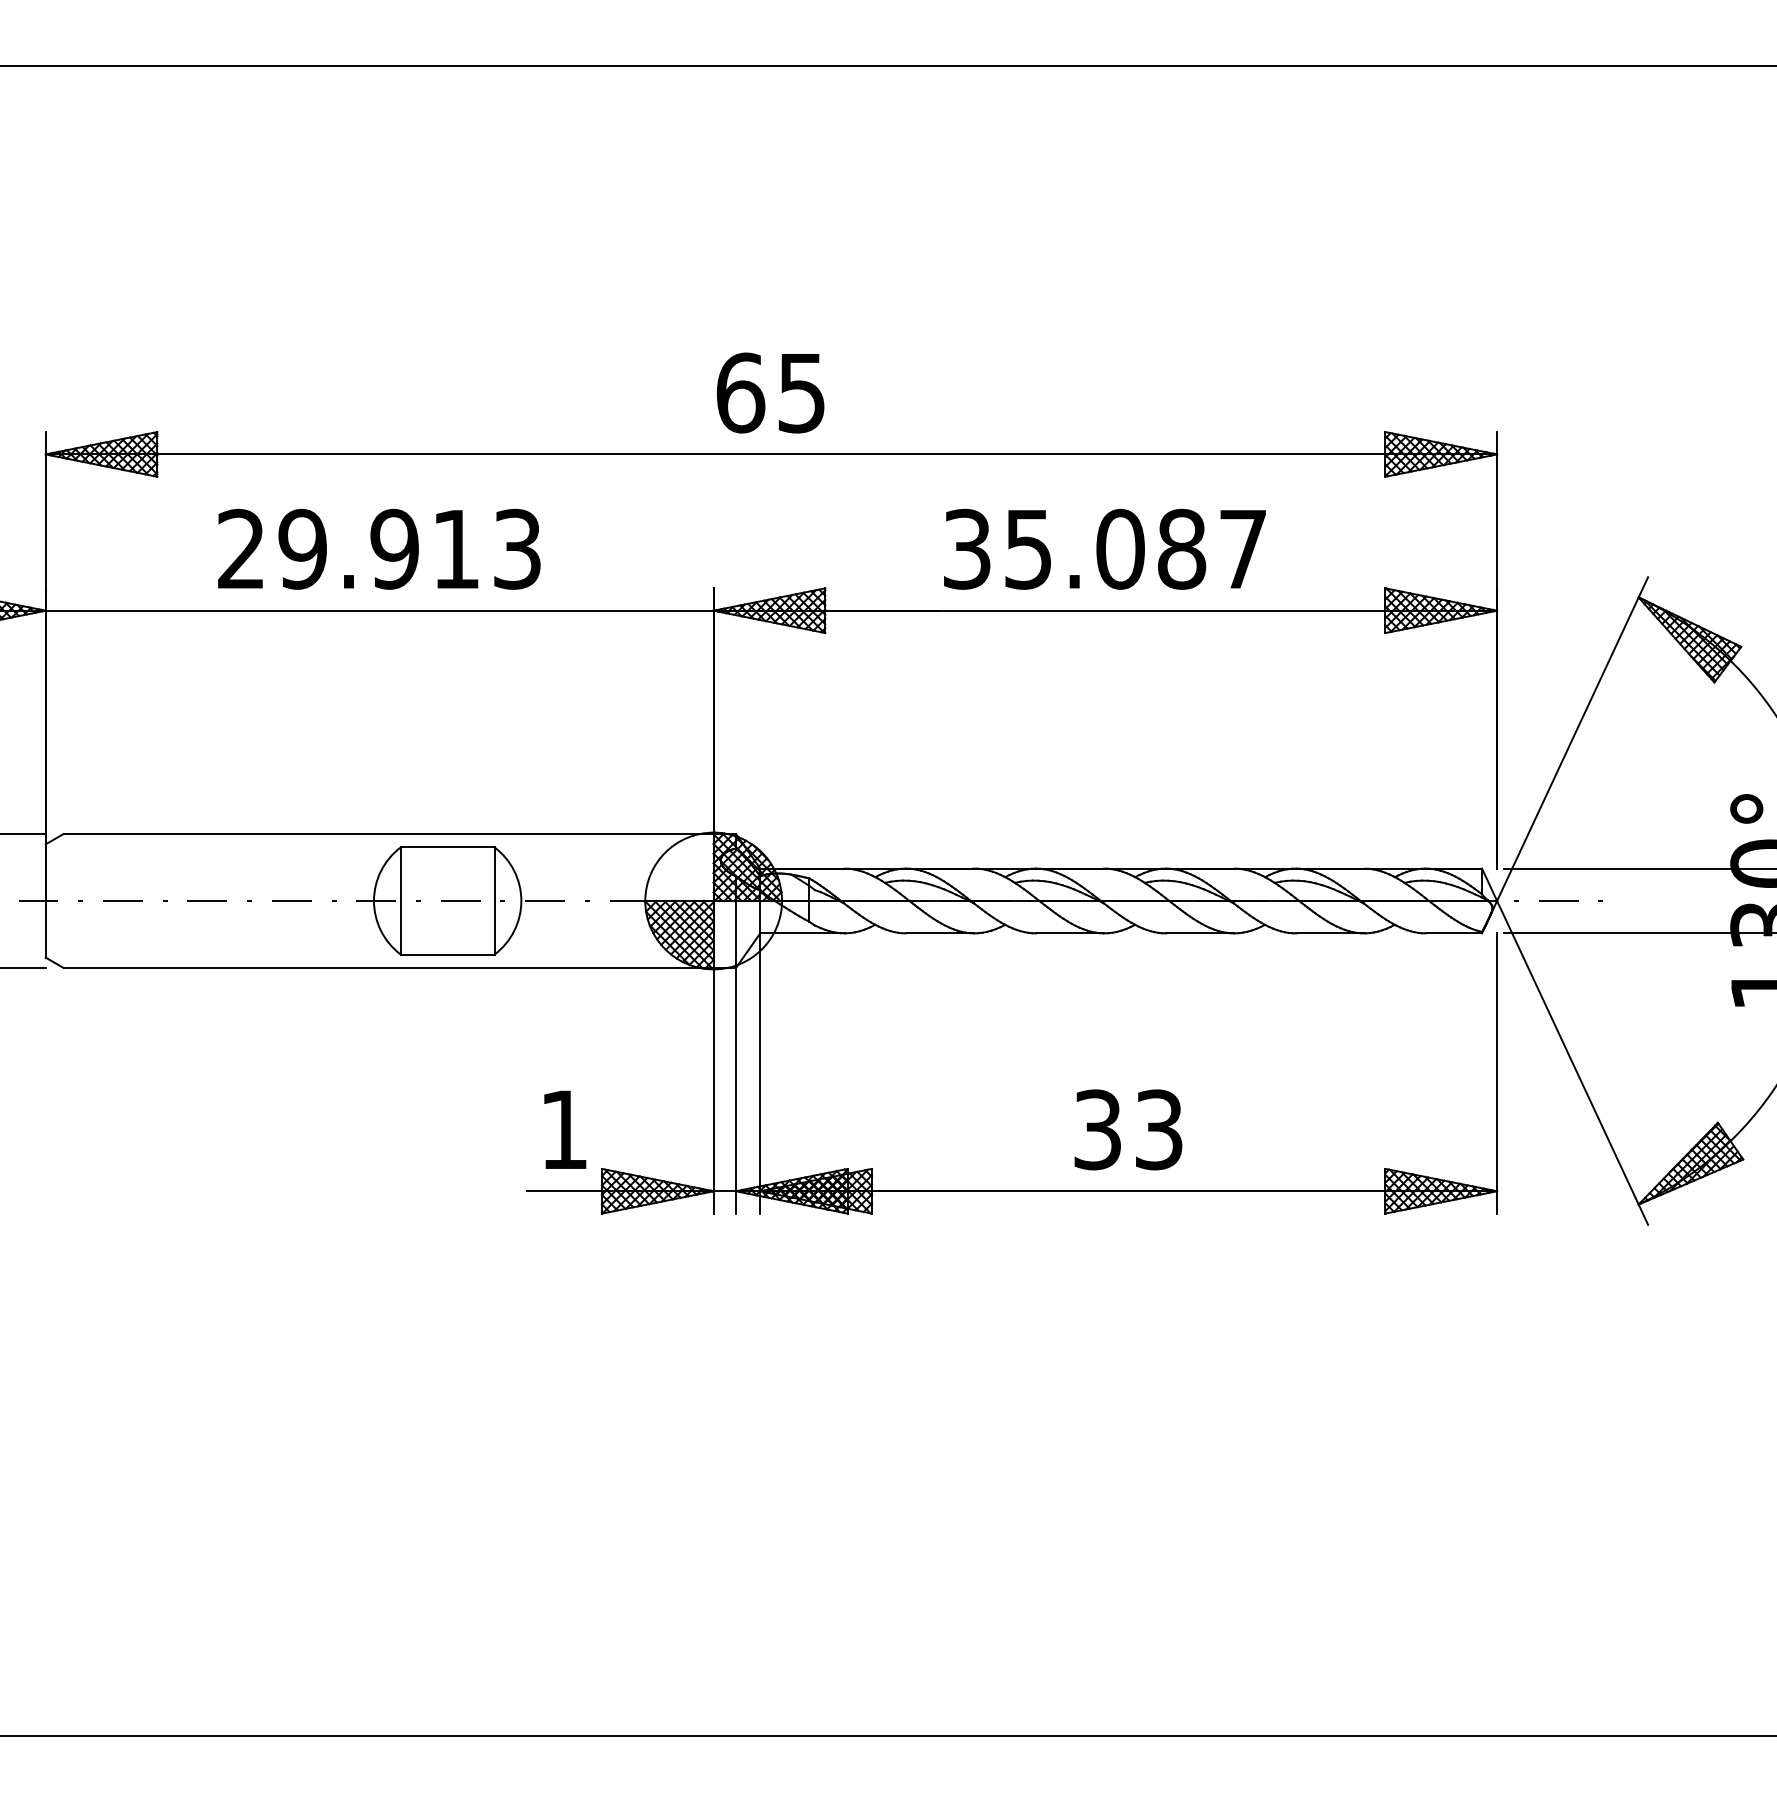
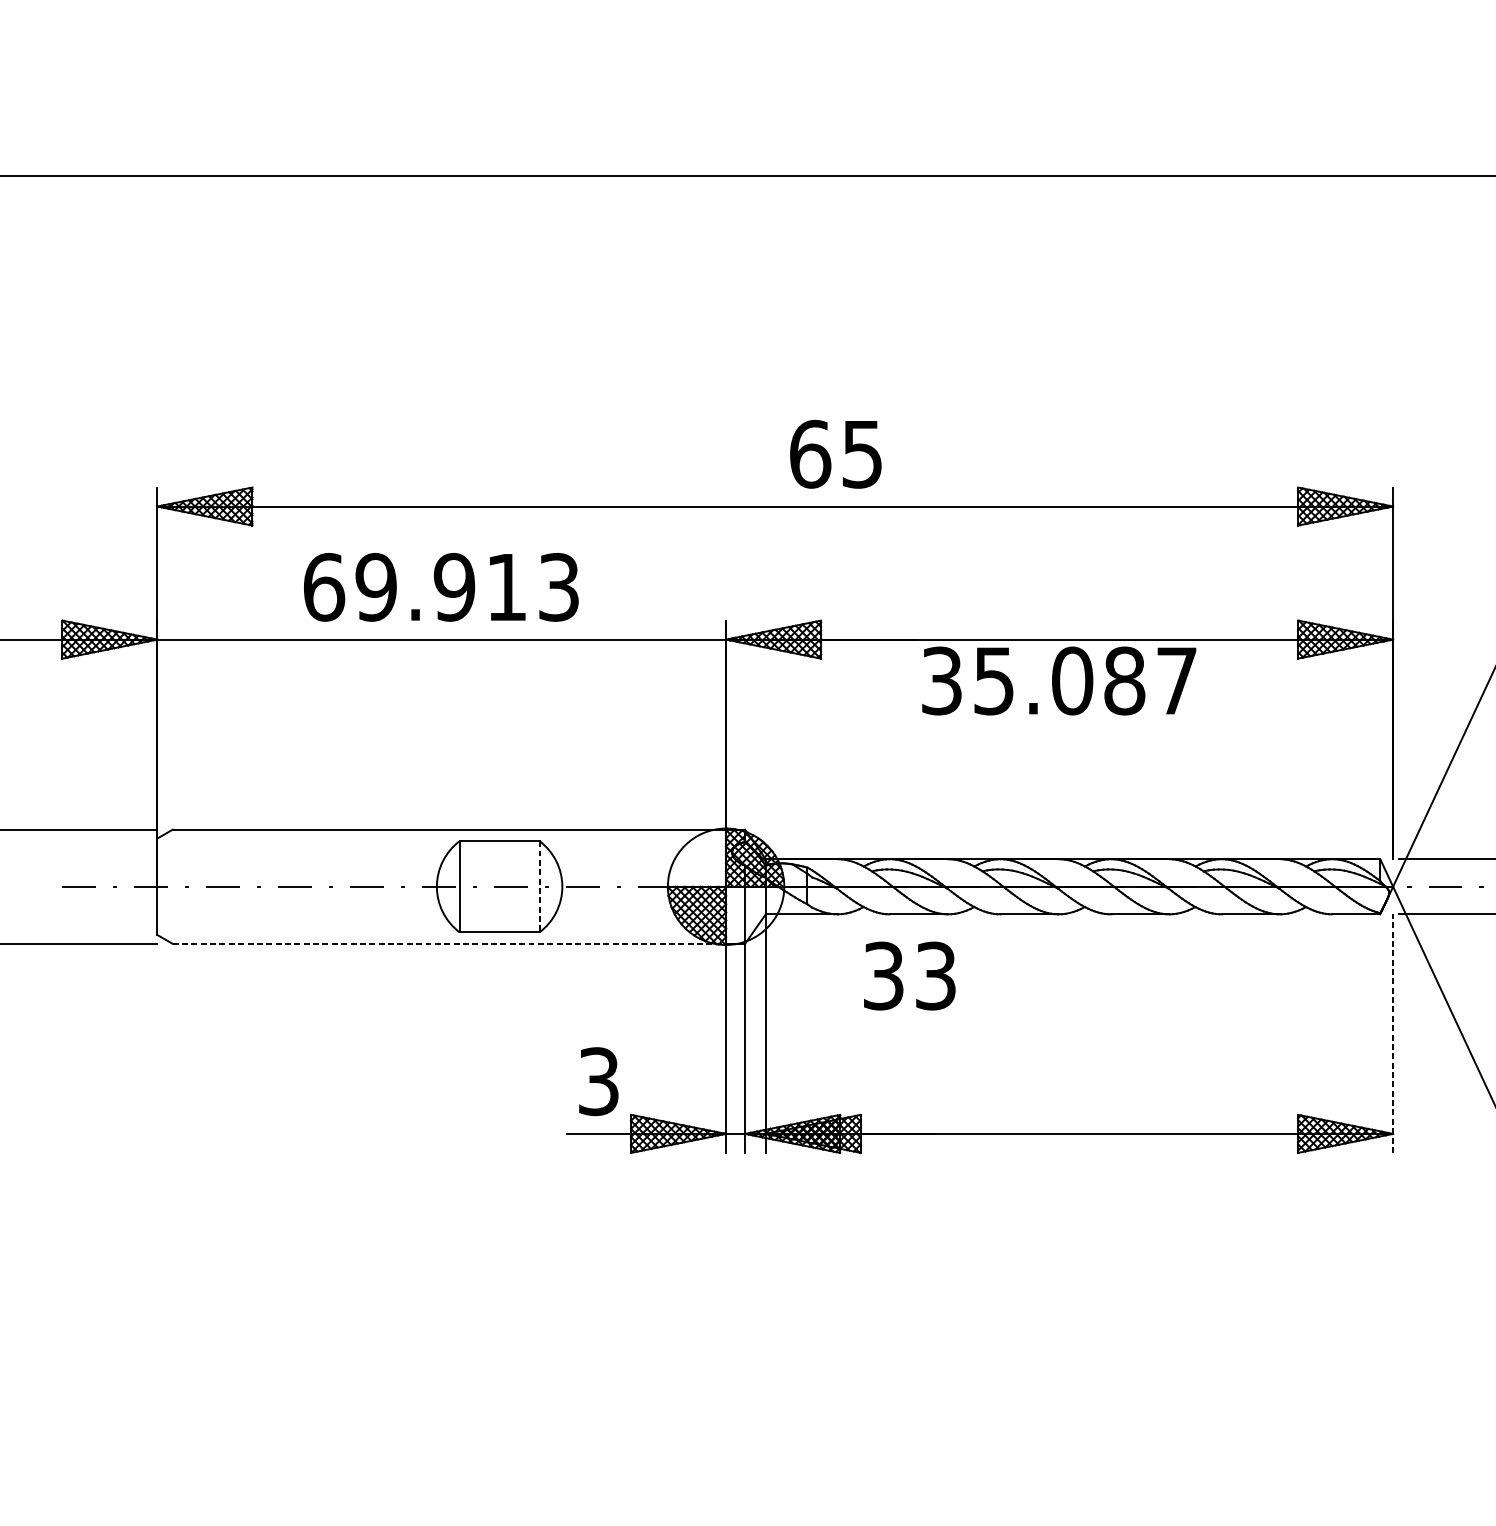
text: (770, 392) -> (835, 453), moved
text: (241, 548) -> (324, 586), 29.913 -> 69.913
text: (1104, 548) -> (1058, 680), moved
line: (494, 901) -> (539, 887), solid -> dashed
line: (389, 967) -> (450, 943), solid -> dashed
line: (1497, 1072) -> (1393, 1032), solid -> dashed
text: (564, 1129) -> (599, 1081), 1 -> 3
text: (1128, 1129) -> (909, 975), moved

